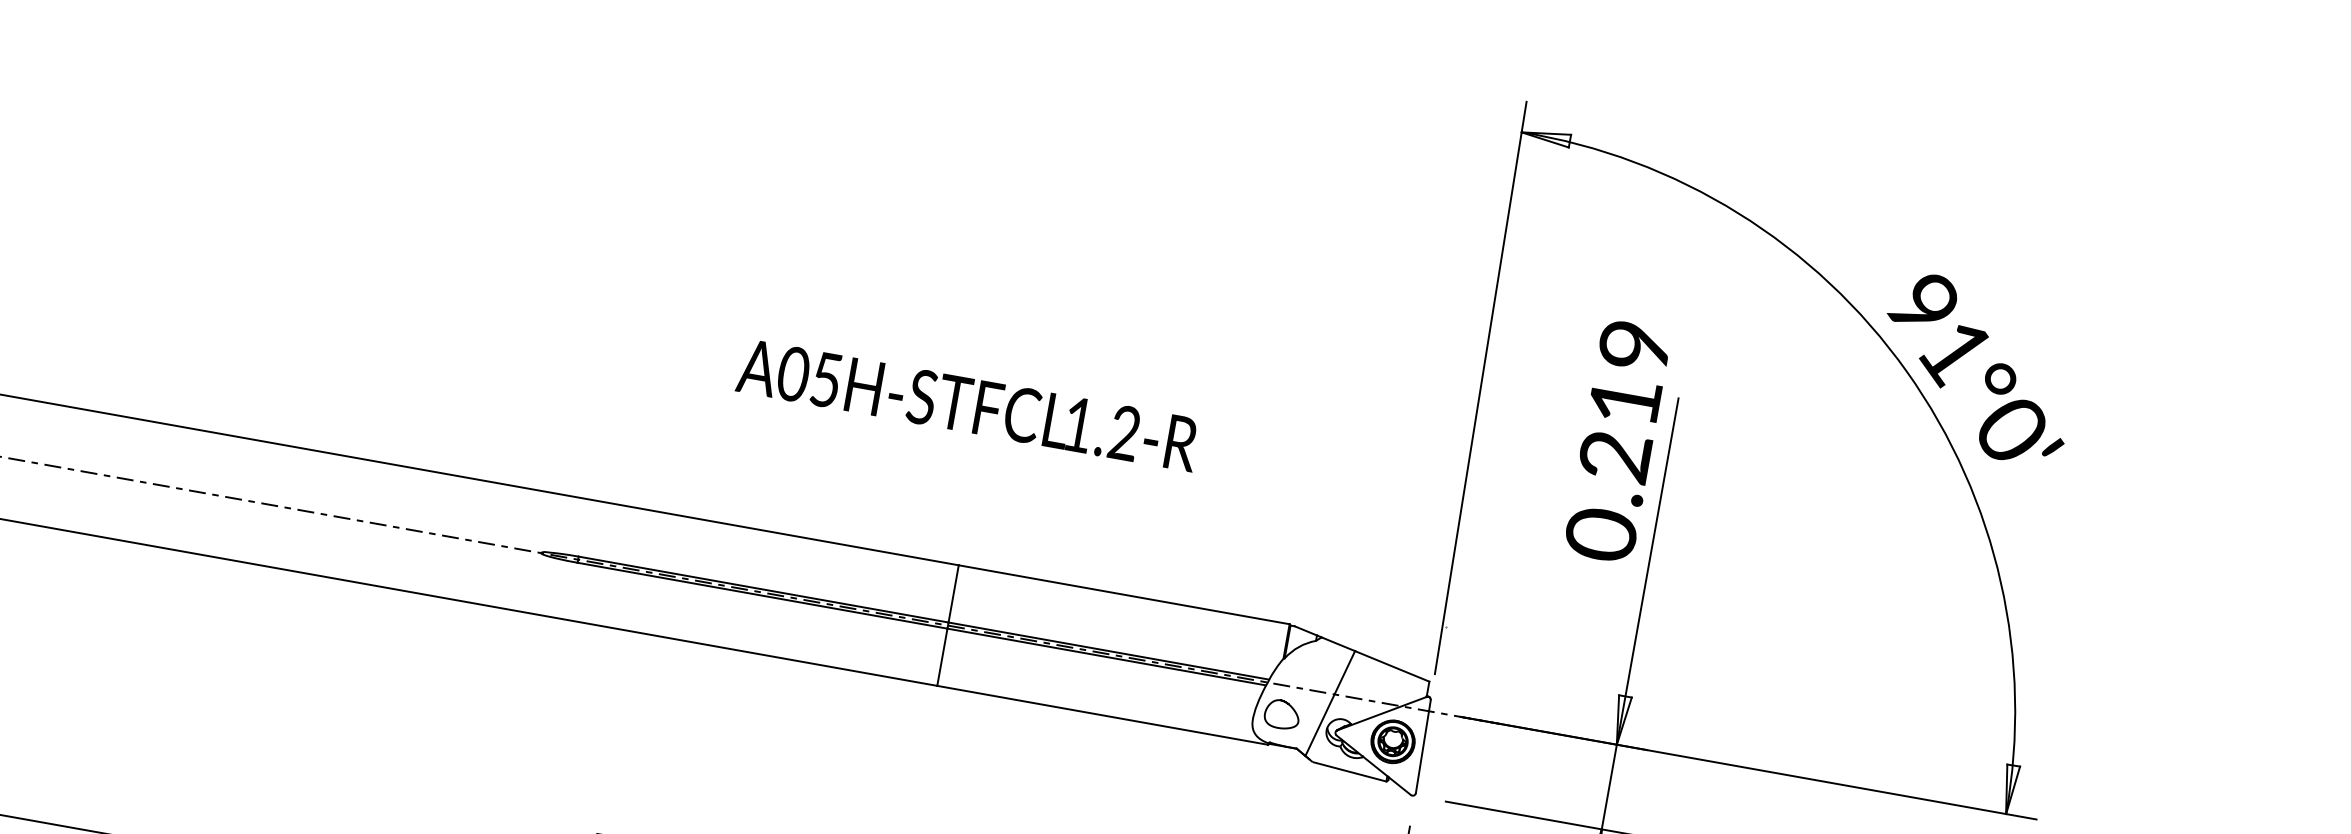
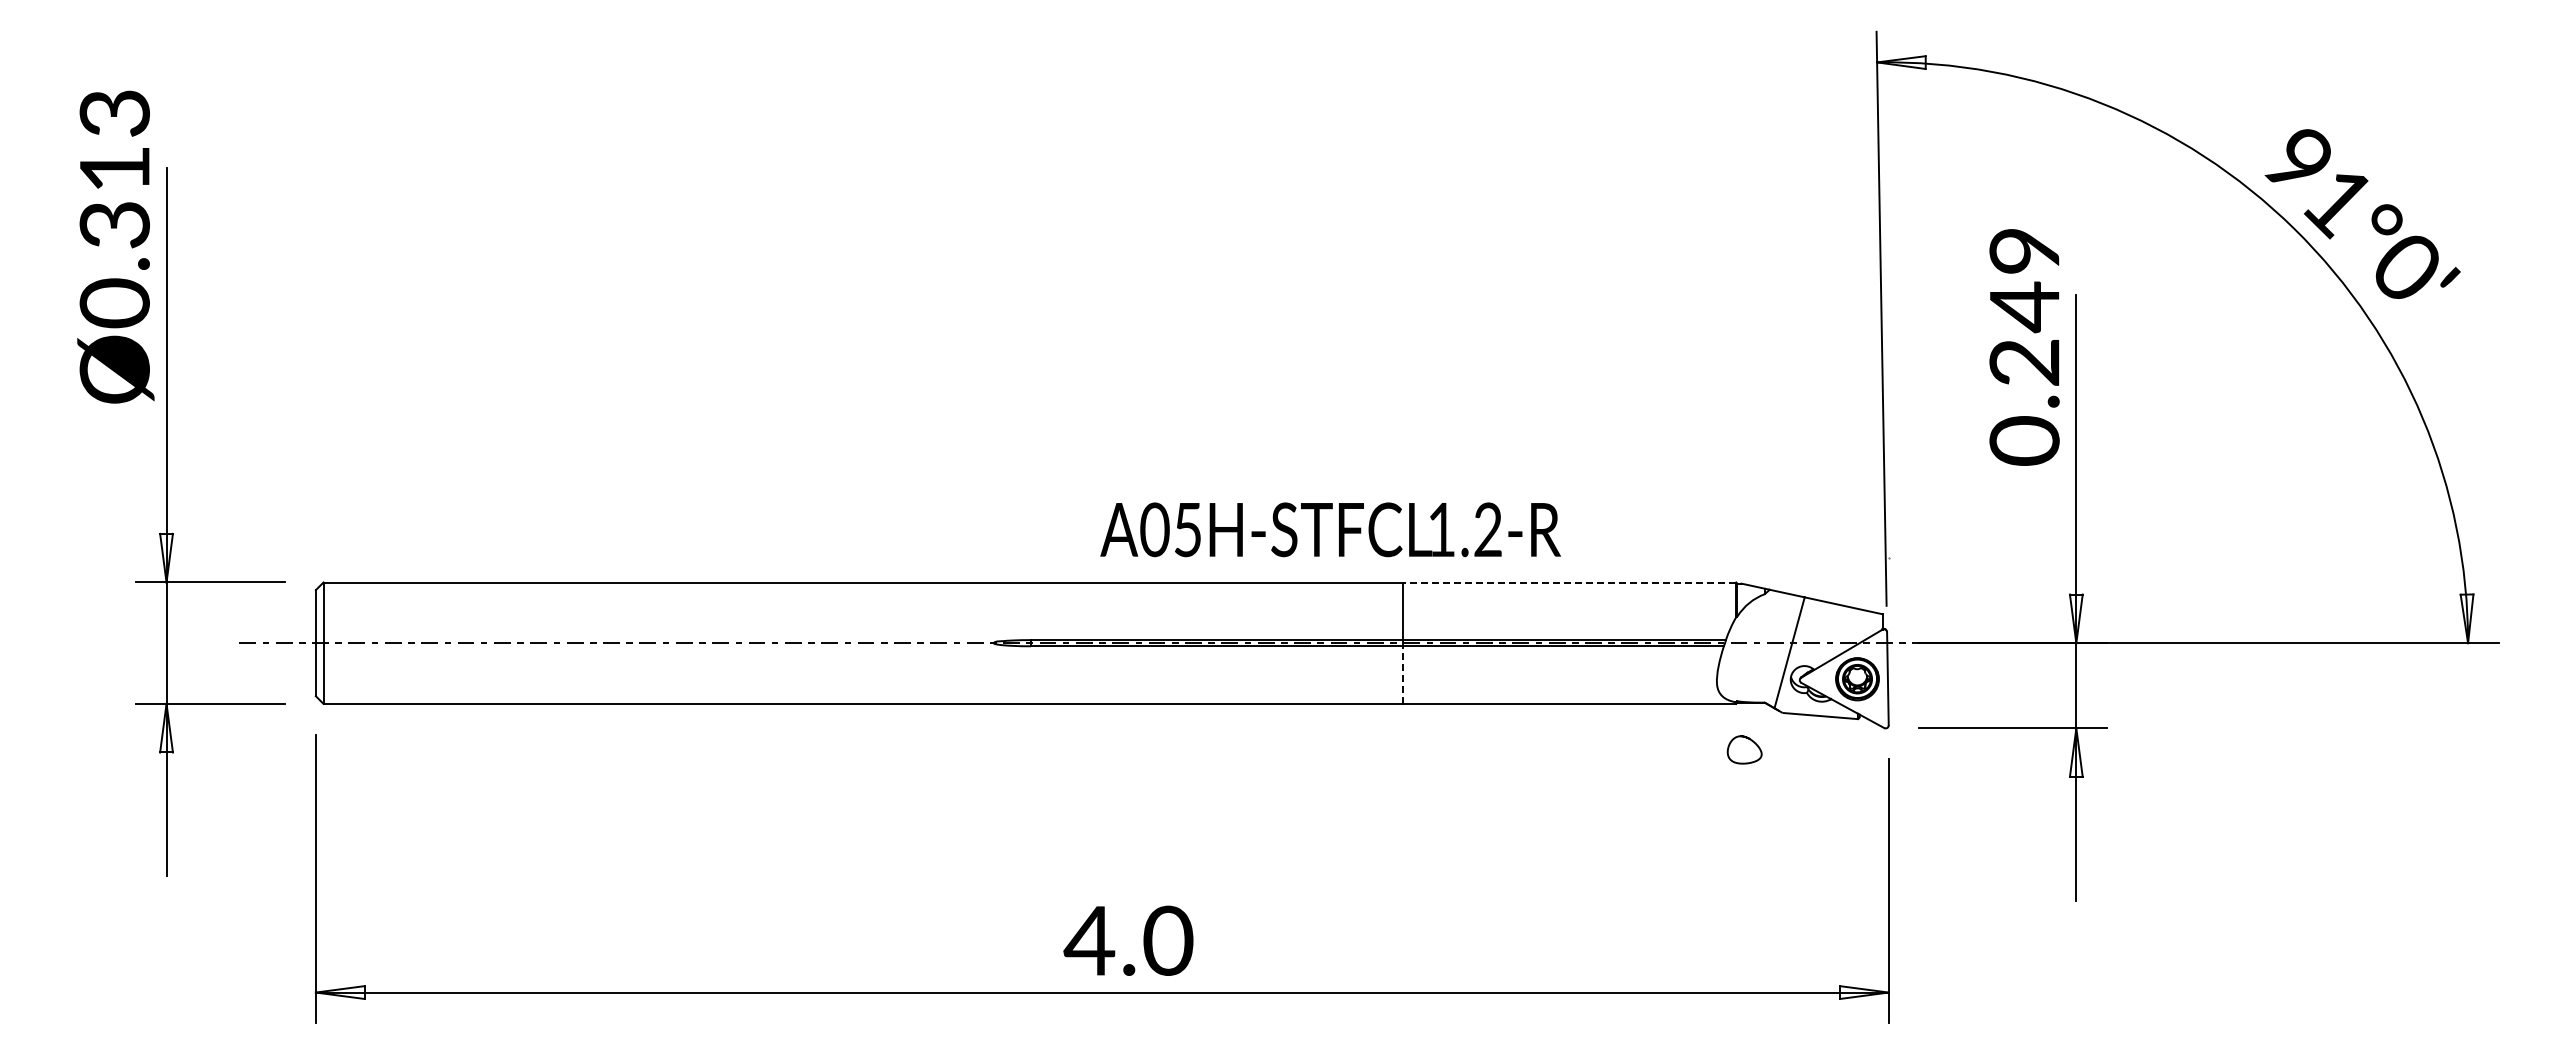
text: (1624, 401) -> (2024, 307), 0.219 -> 0.249
text: (968, 404) -> (1330, 529), moved
line: (1123, 594) -> (1569, 582), solid -> dashed
line: (942, 657) -> (1403, 675), solid -> dashed
curve: (1290, 707) -> (1751, 741), moved

